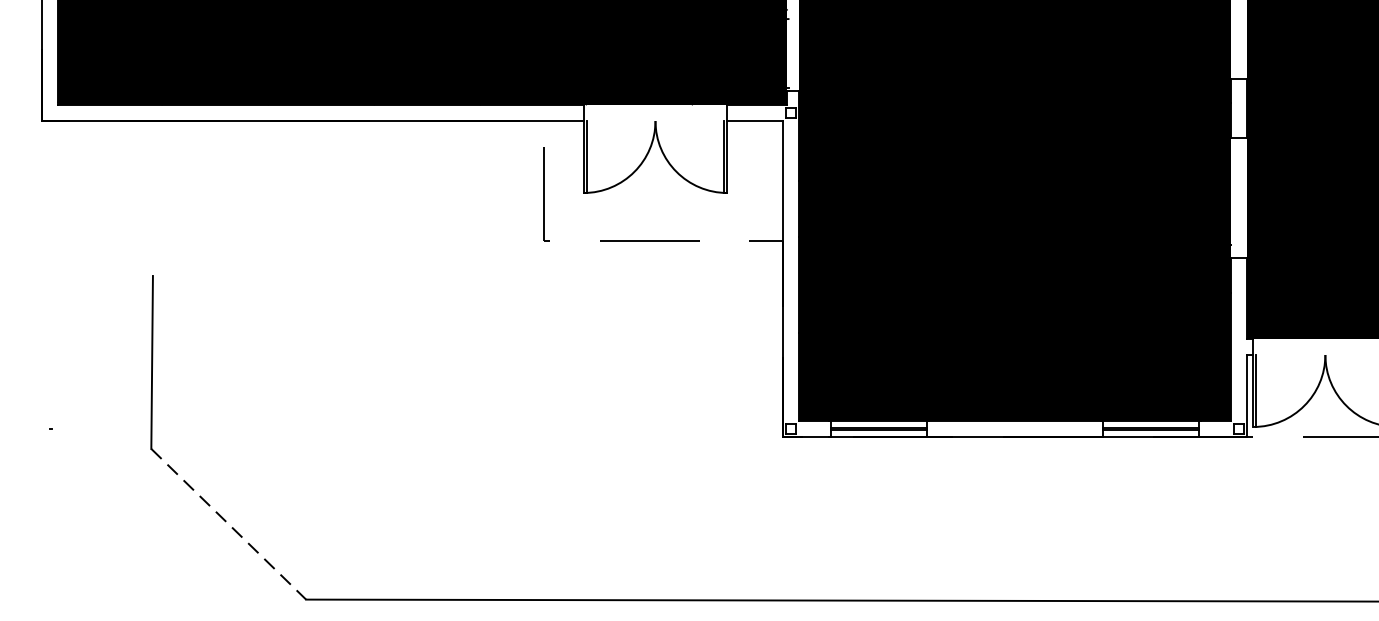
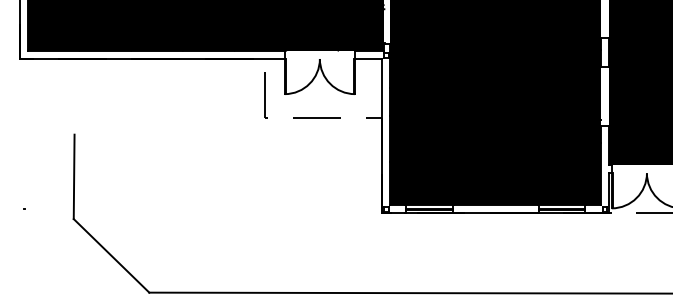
line: (228, 523) -> (111, 255), dashed -> solid

